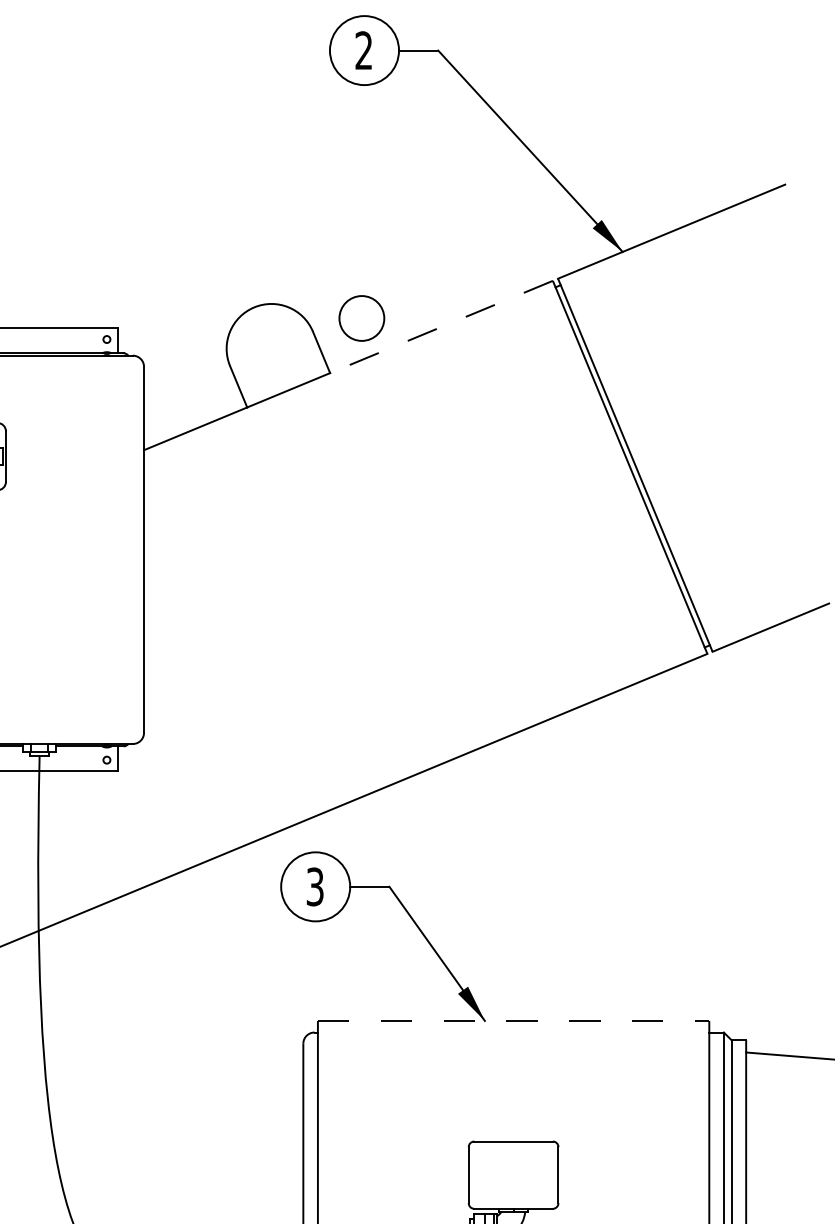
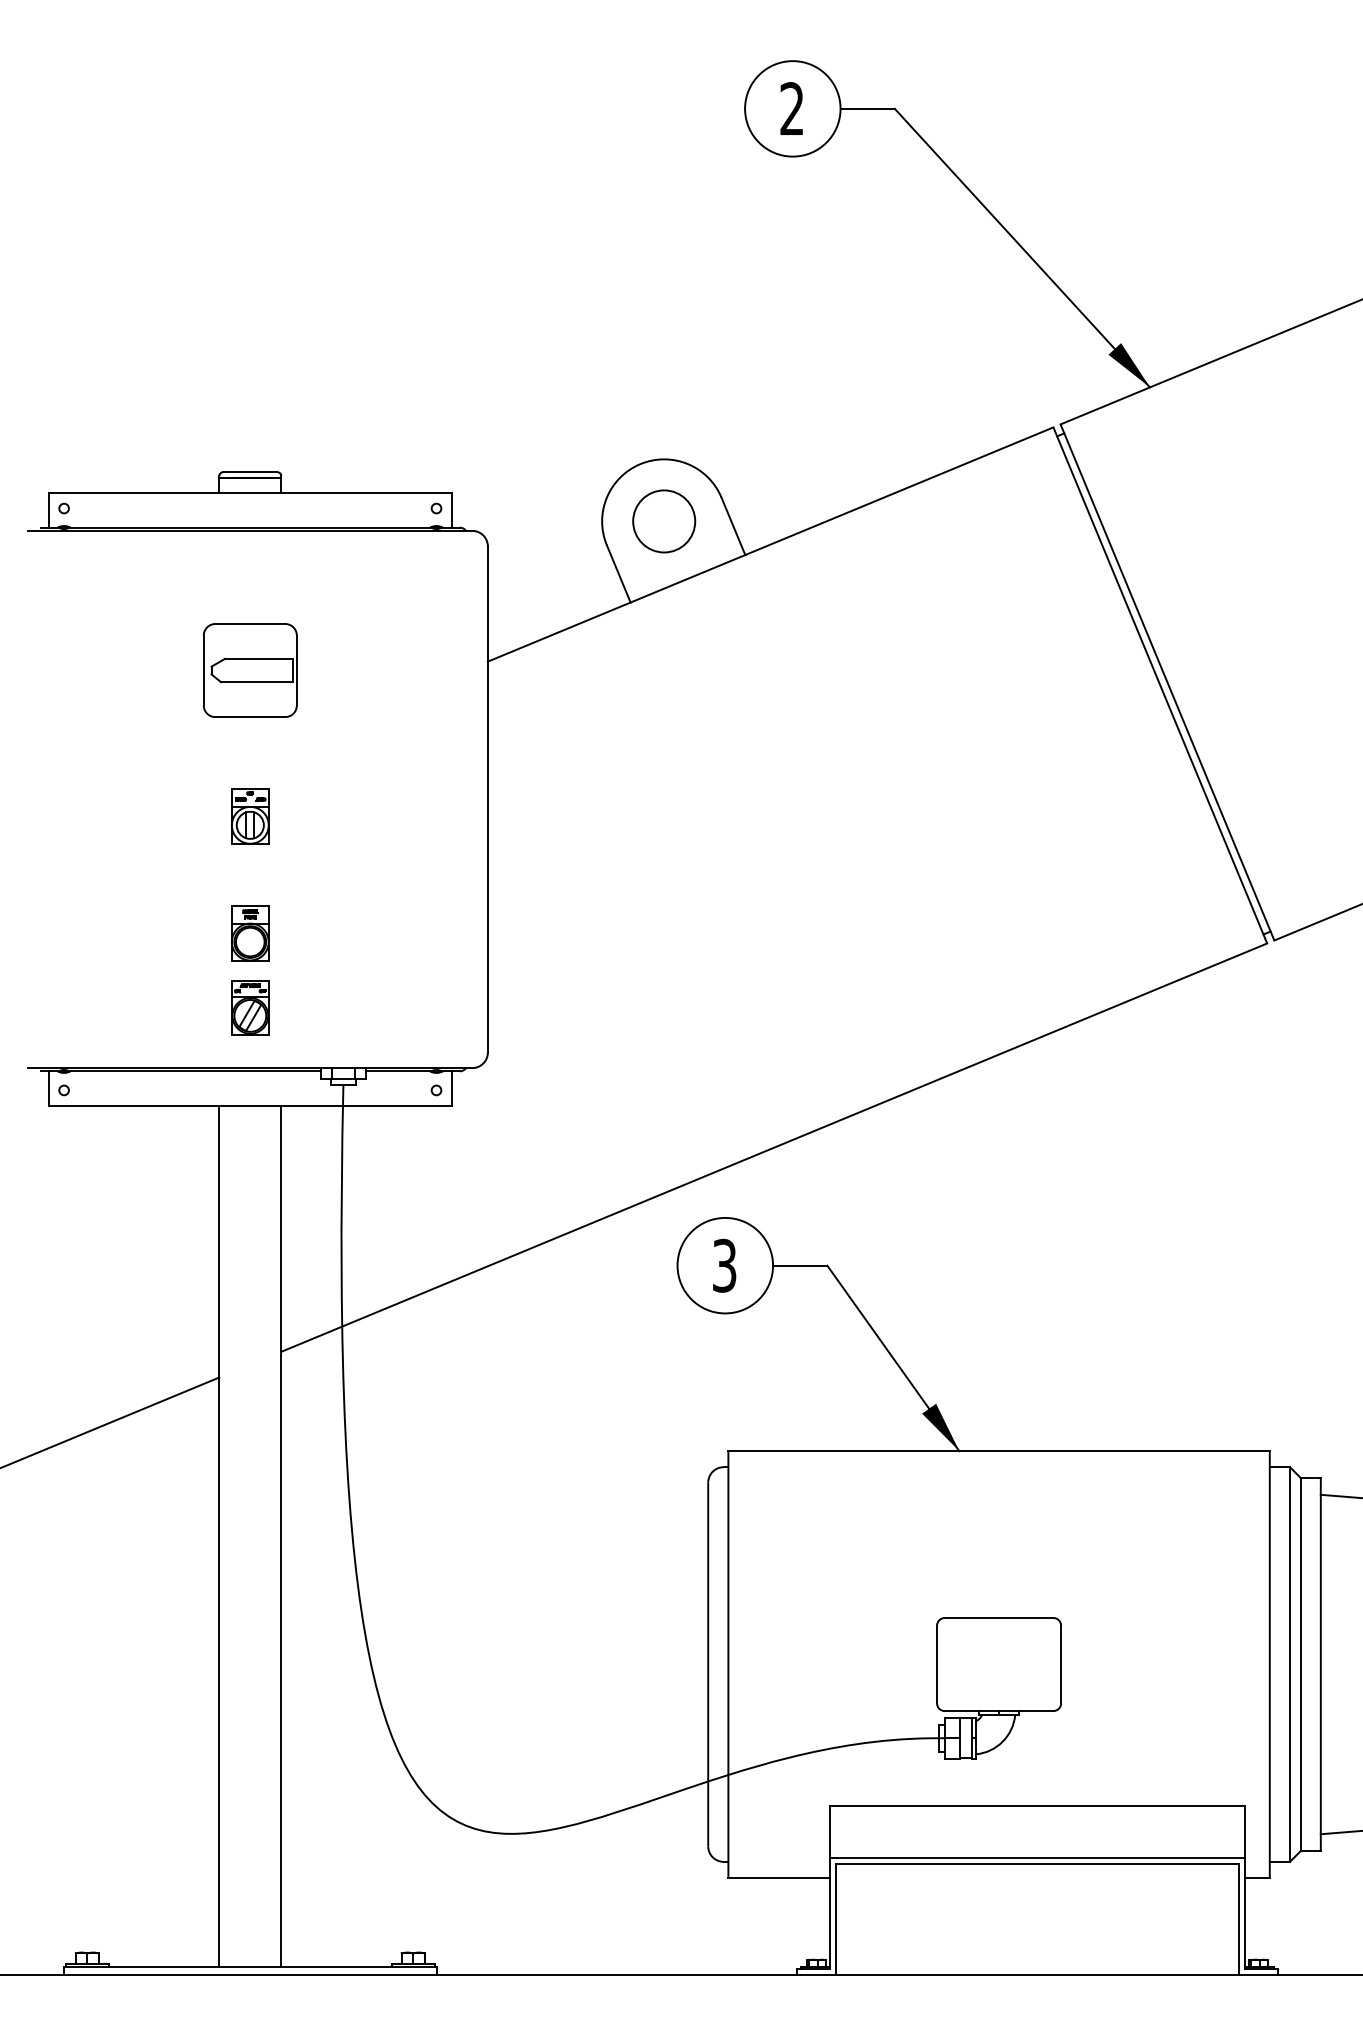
circle: (362, 318) -> (664, 521), moved
line: (441, 327) -> (899, 491), dashed -> solid
line: (513, 1021) -> (999, 1451), dashed -> solid

